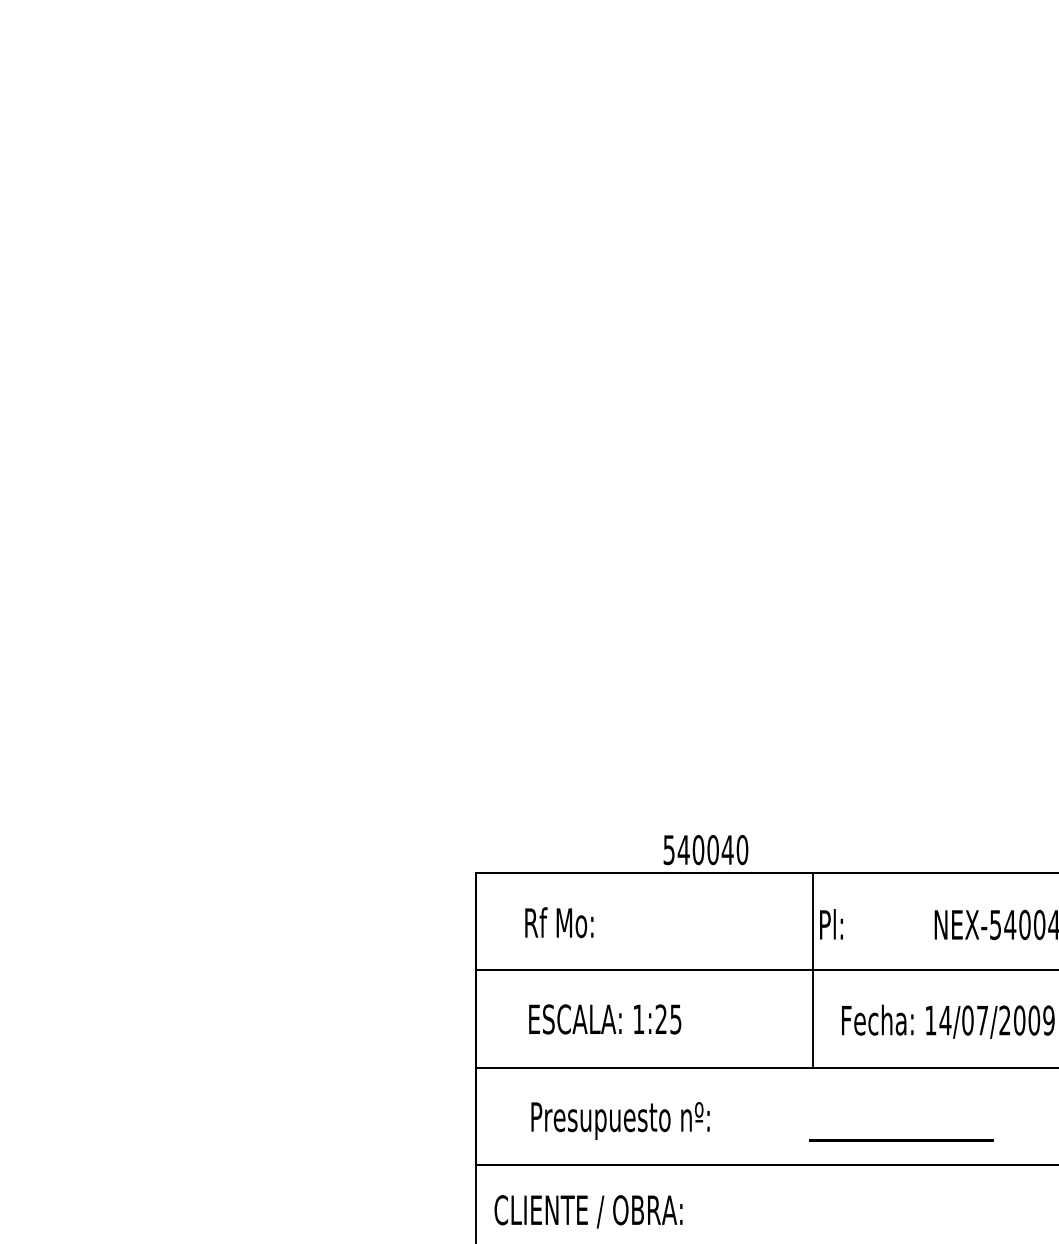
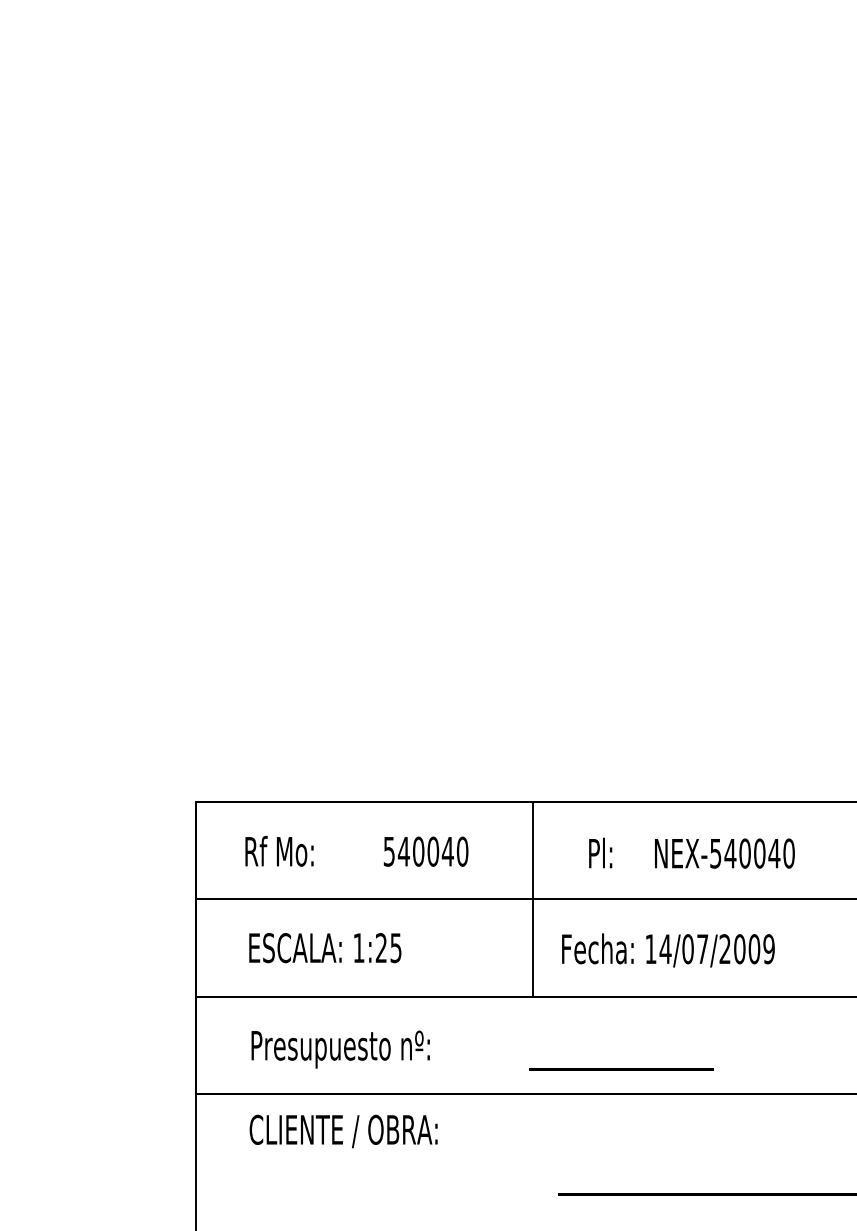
text: (705, 850) -> (425, 852), moved
text: (831, 924) -> (600, 853), moved
text: (588, 1211) -> (343, 1131), moved

